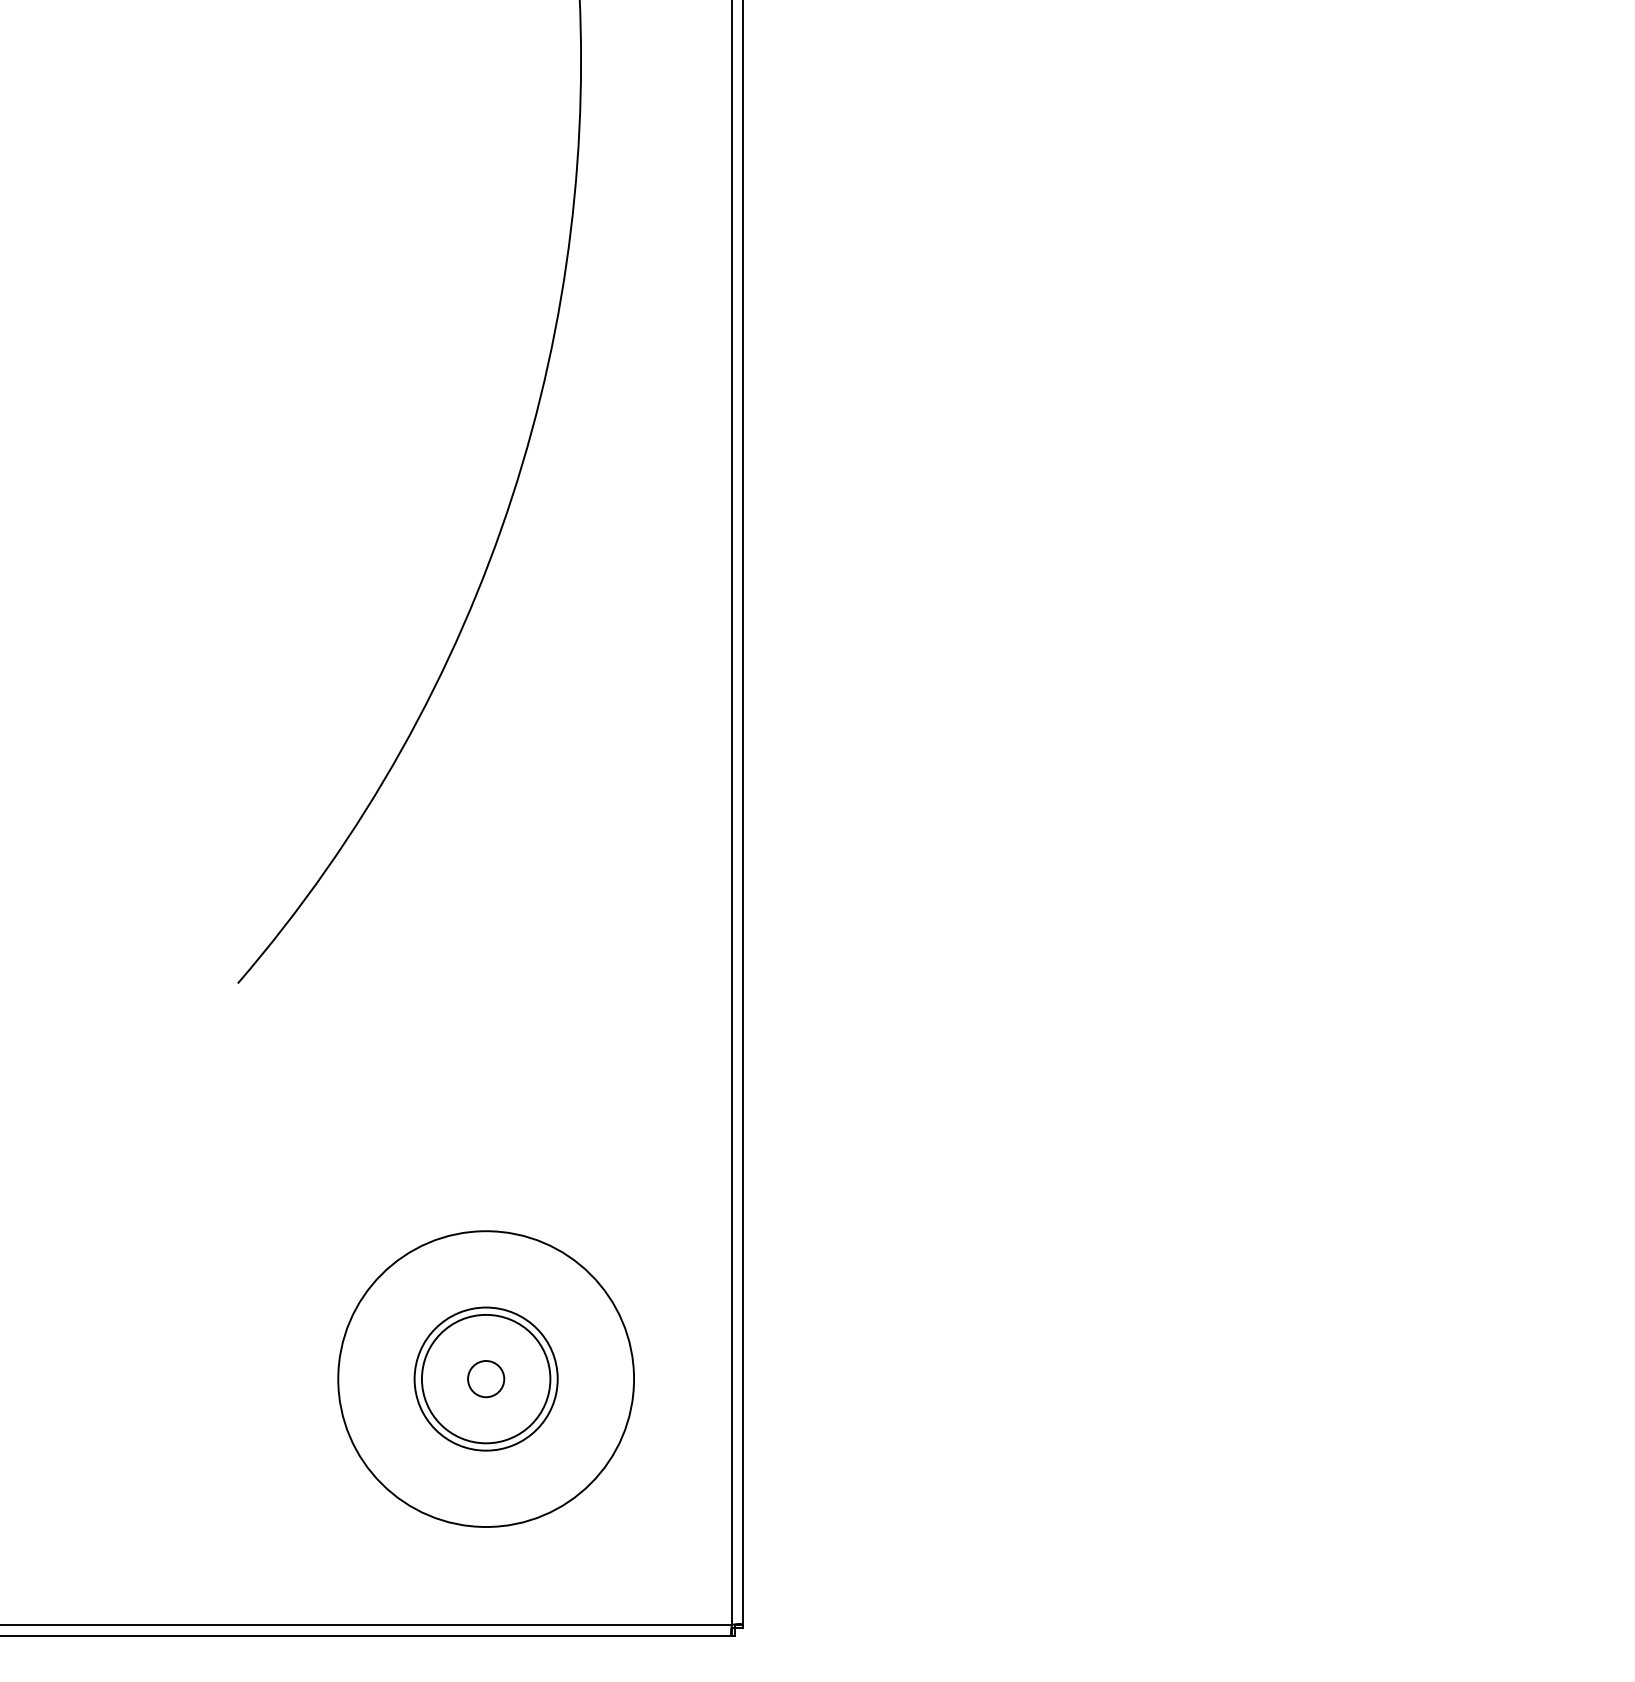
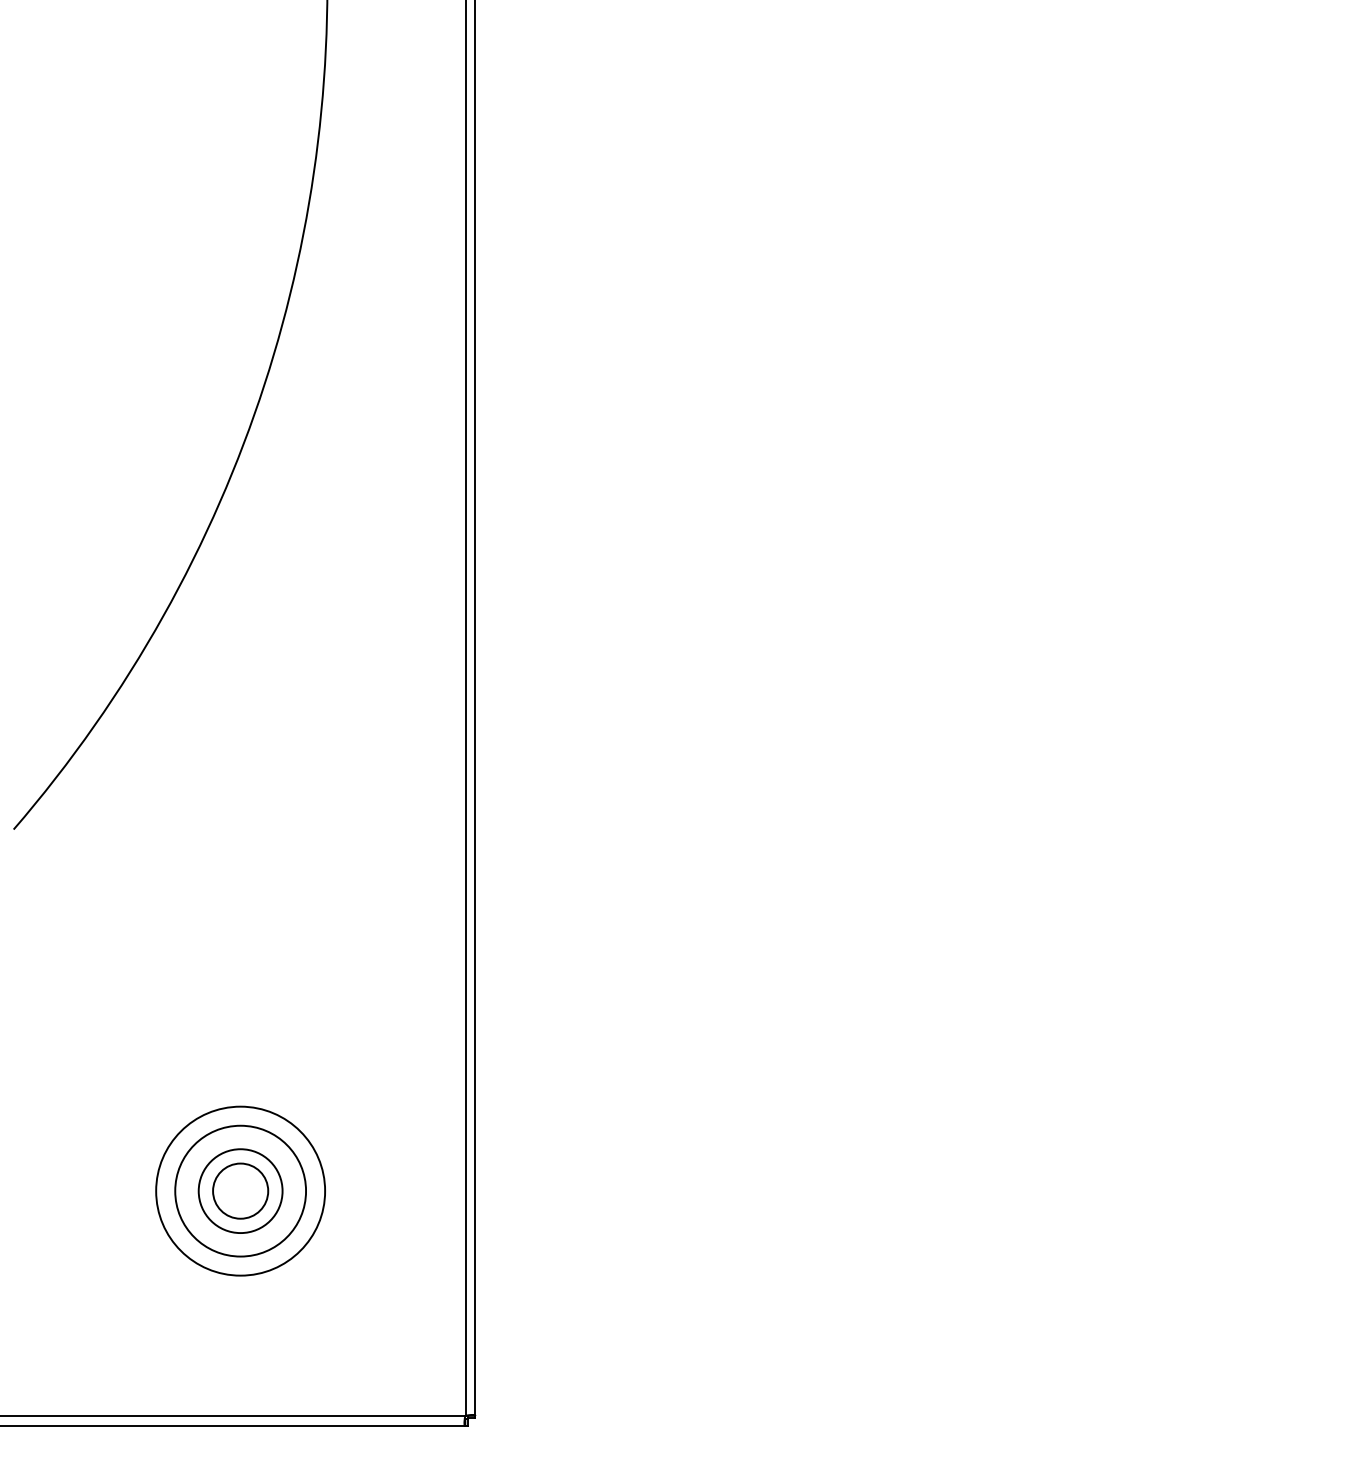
circle: (485, 1378) -> (240, 1190), size x0.62
circle: (486, 1378) -> (240, 1190), size x0.71
circle: (486, 1378) -> (240, 1190), size x1.67

